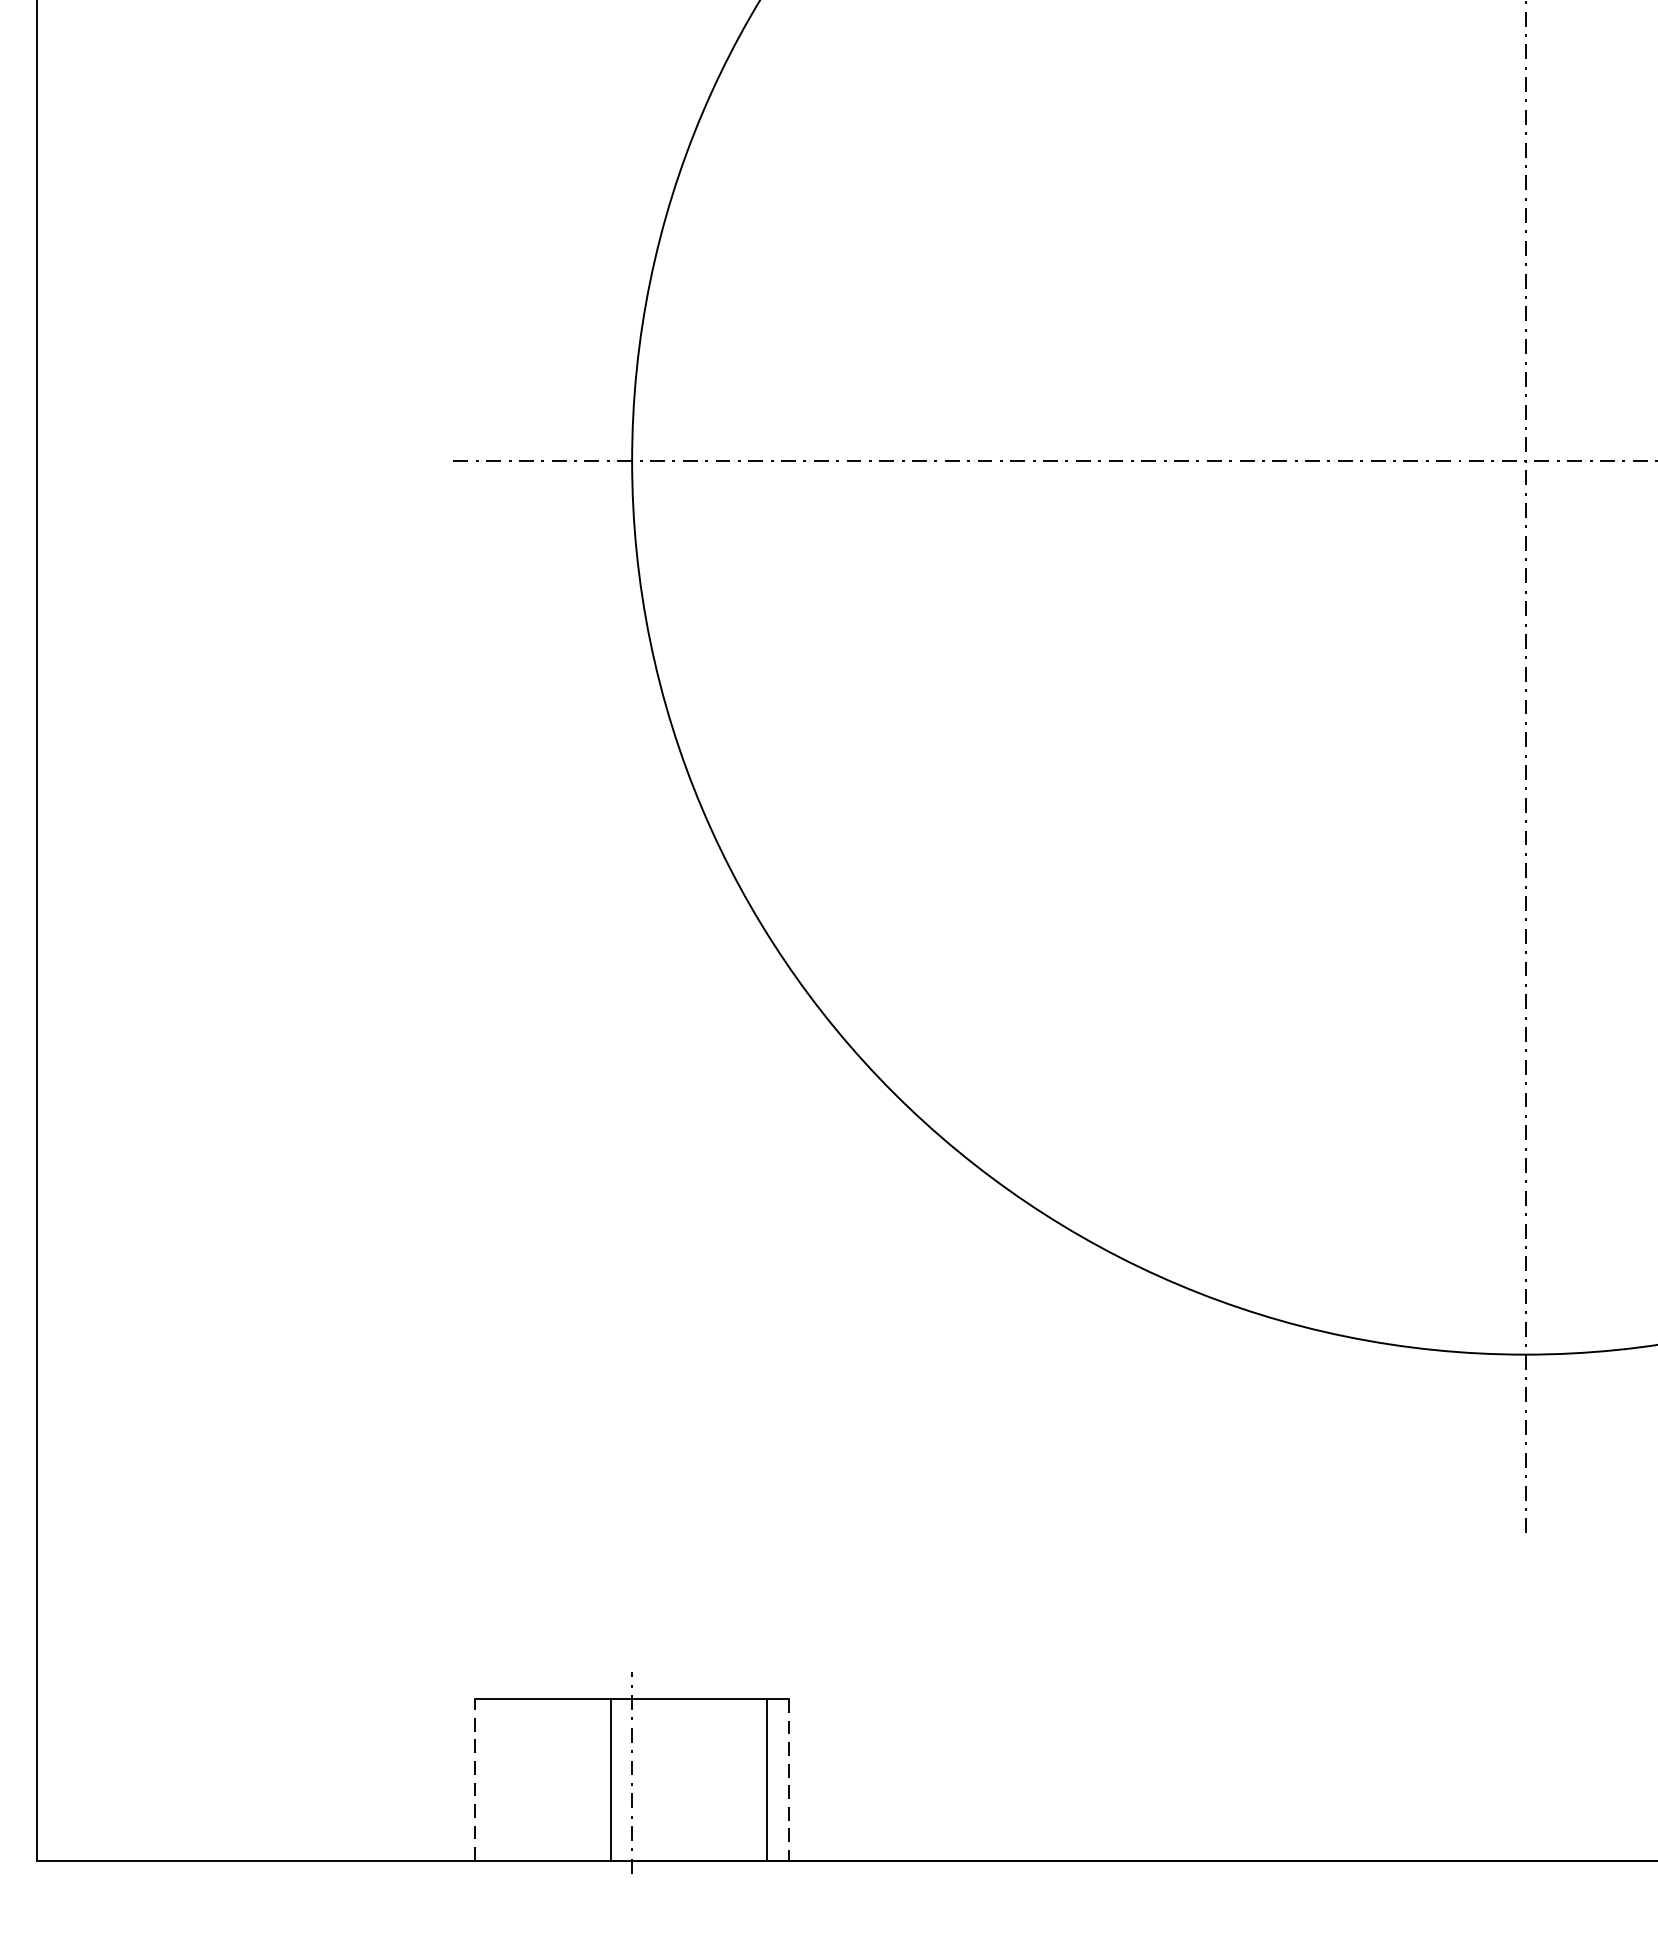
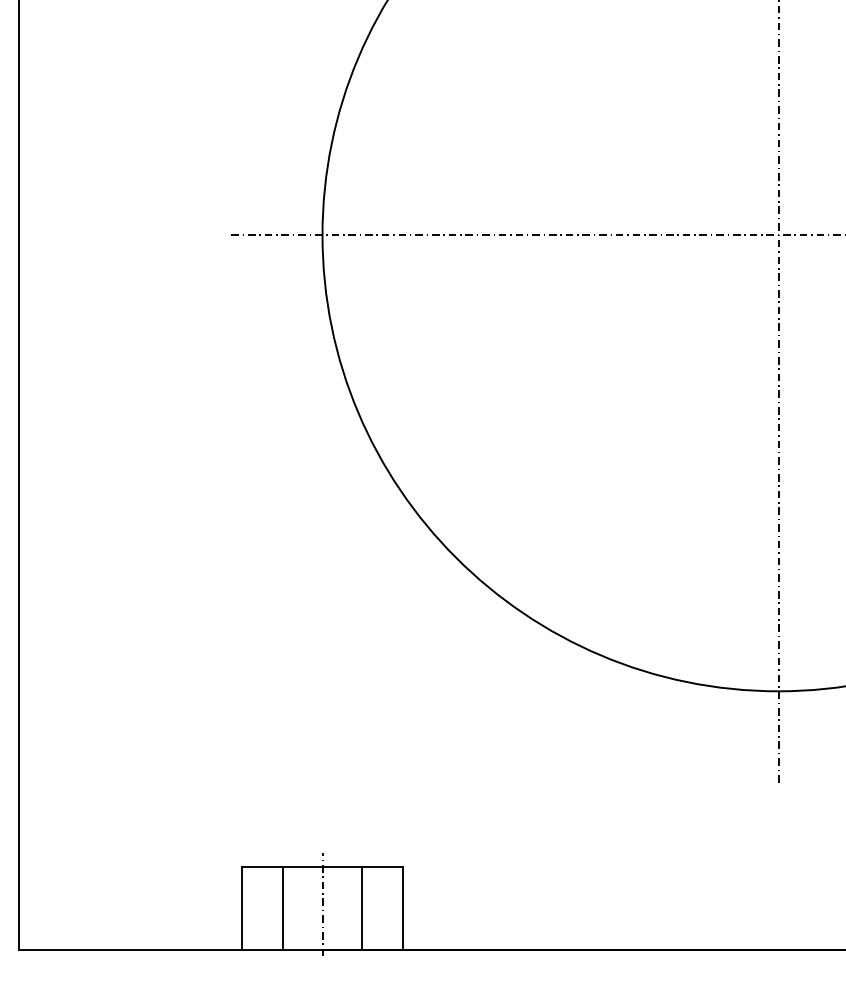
line: (475, 1778) -> (242, 907), dashed -> solid
line: (610, 1780) -> (282, 908), moved
line: (767, 1780) -> (362, 908), moved
line: (788, 1780) -> (402, 908), dashed -> solid

